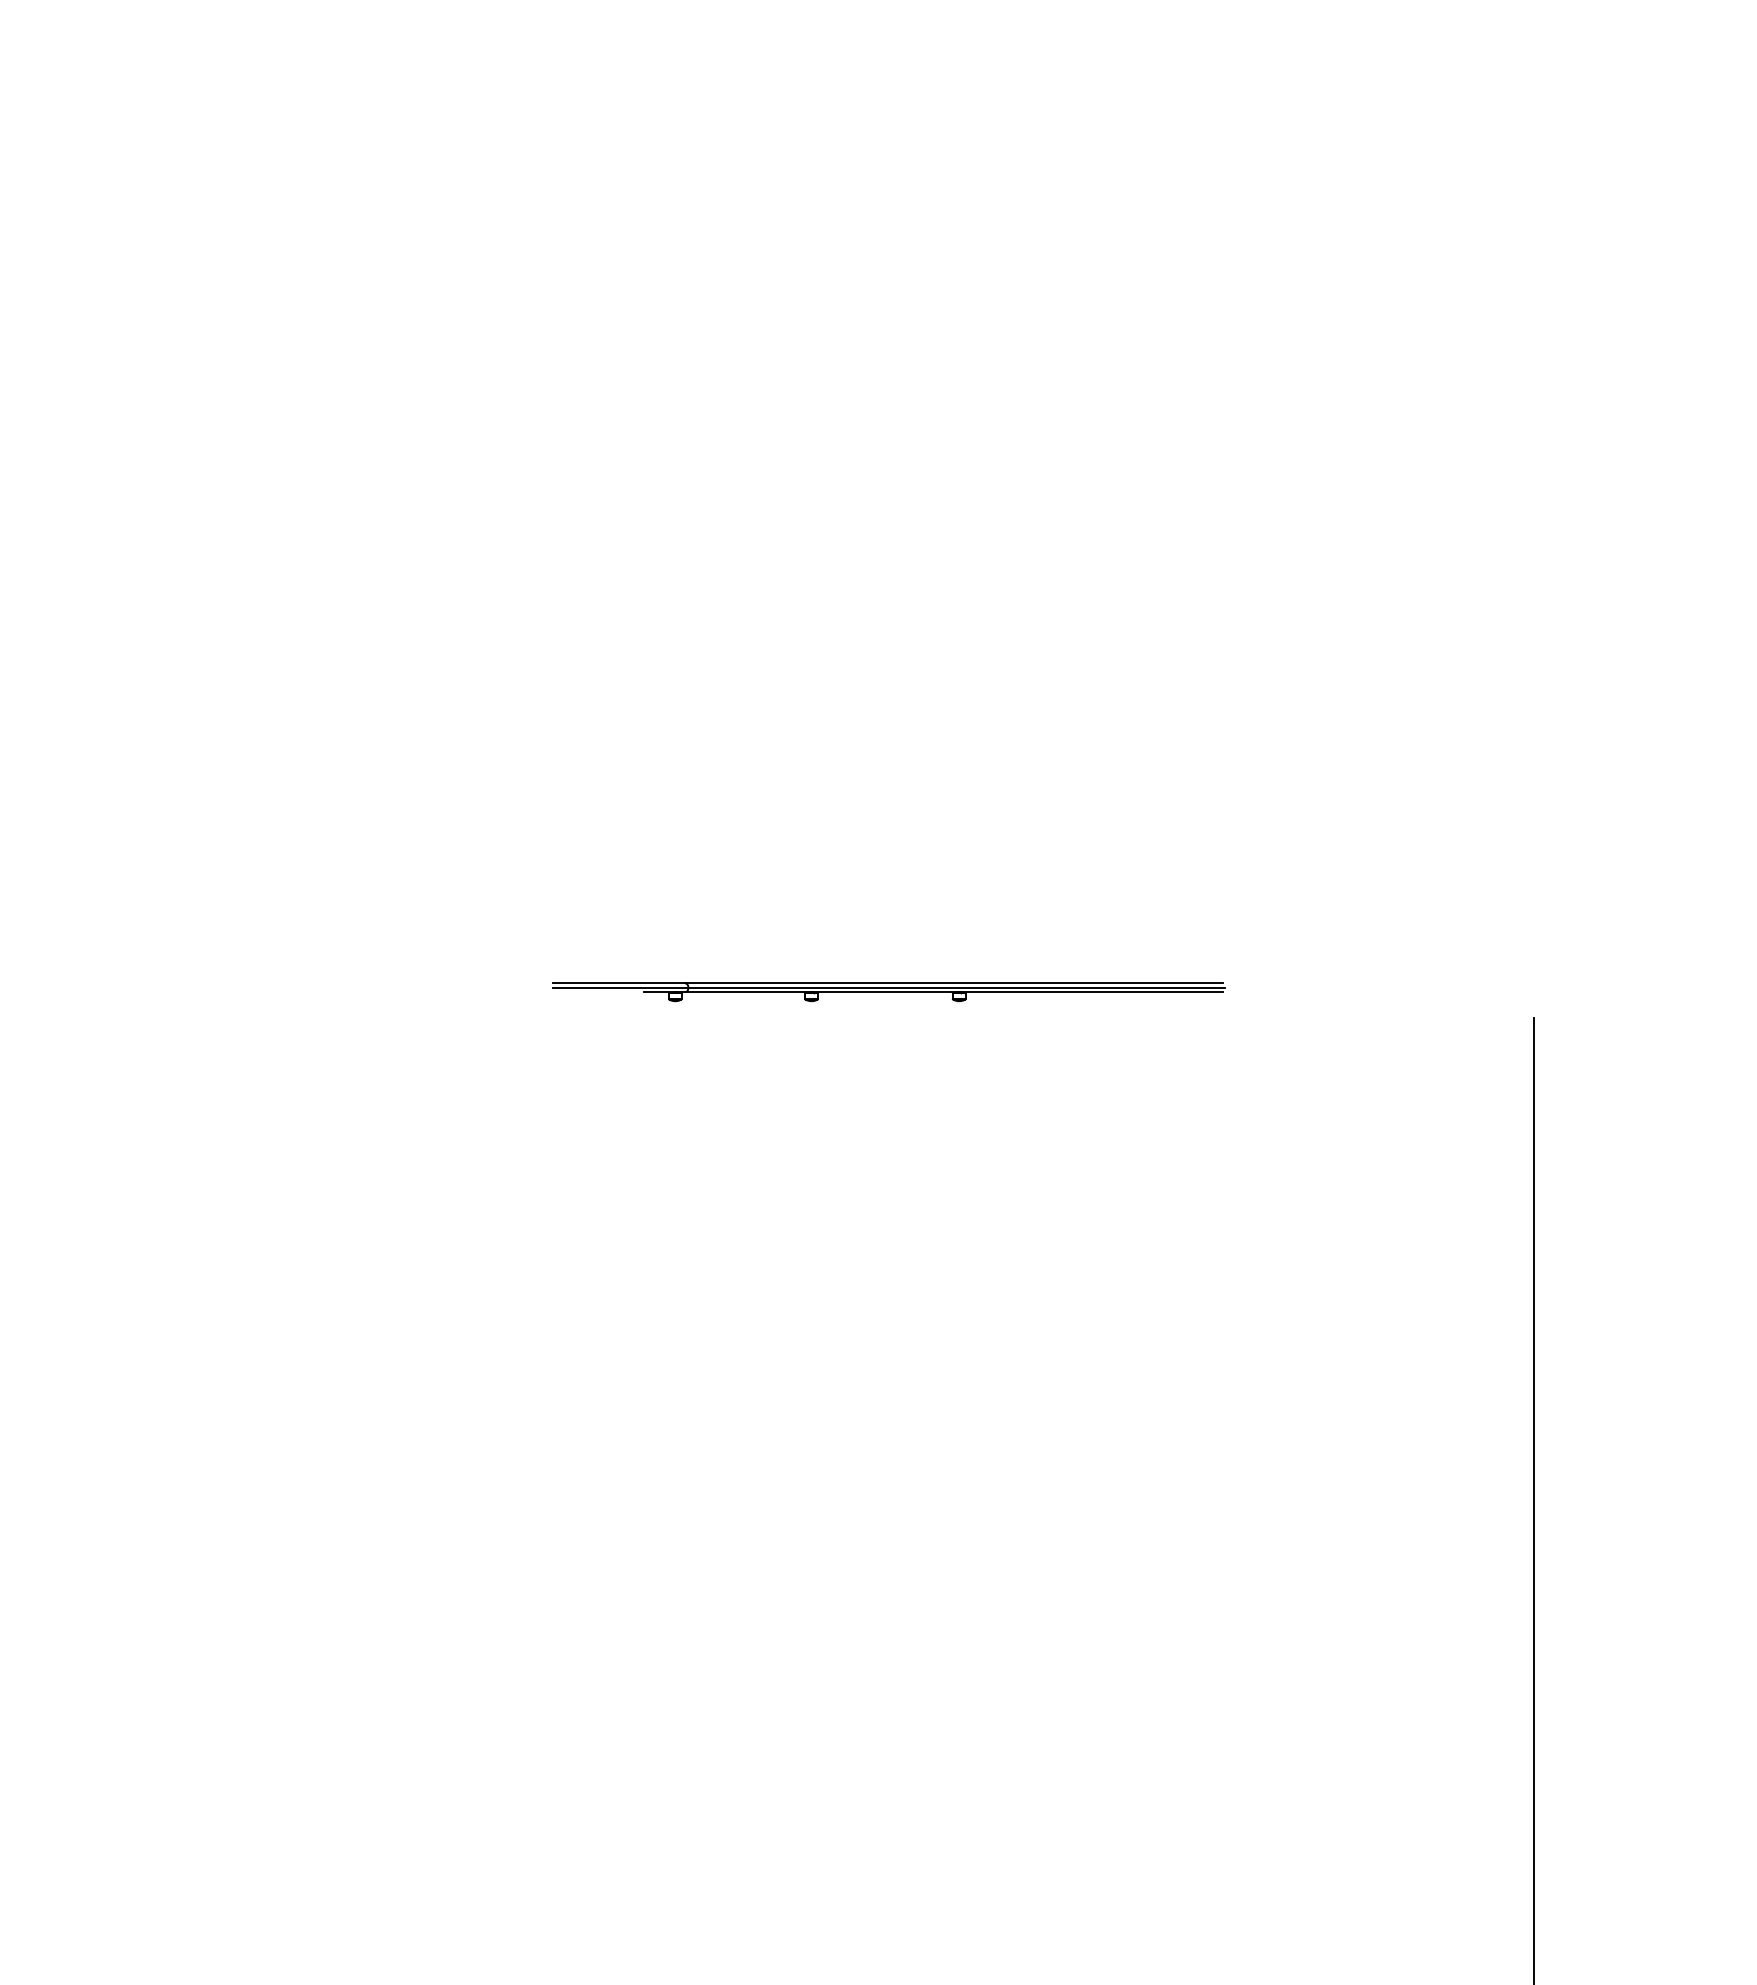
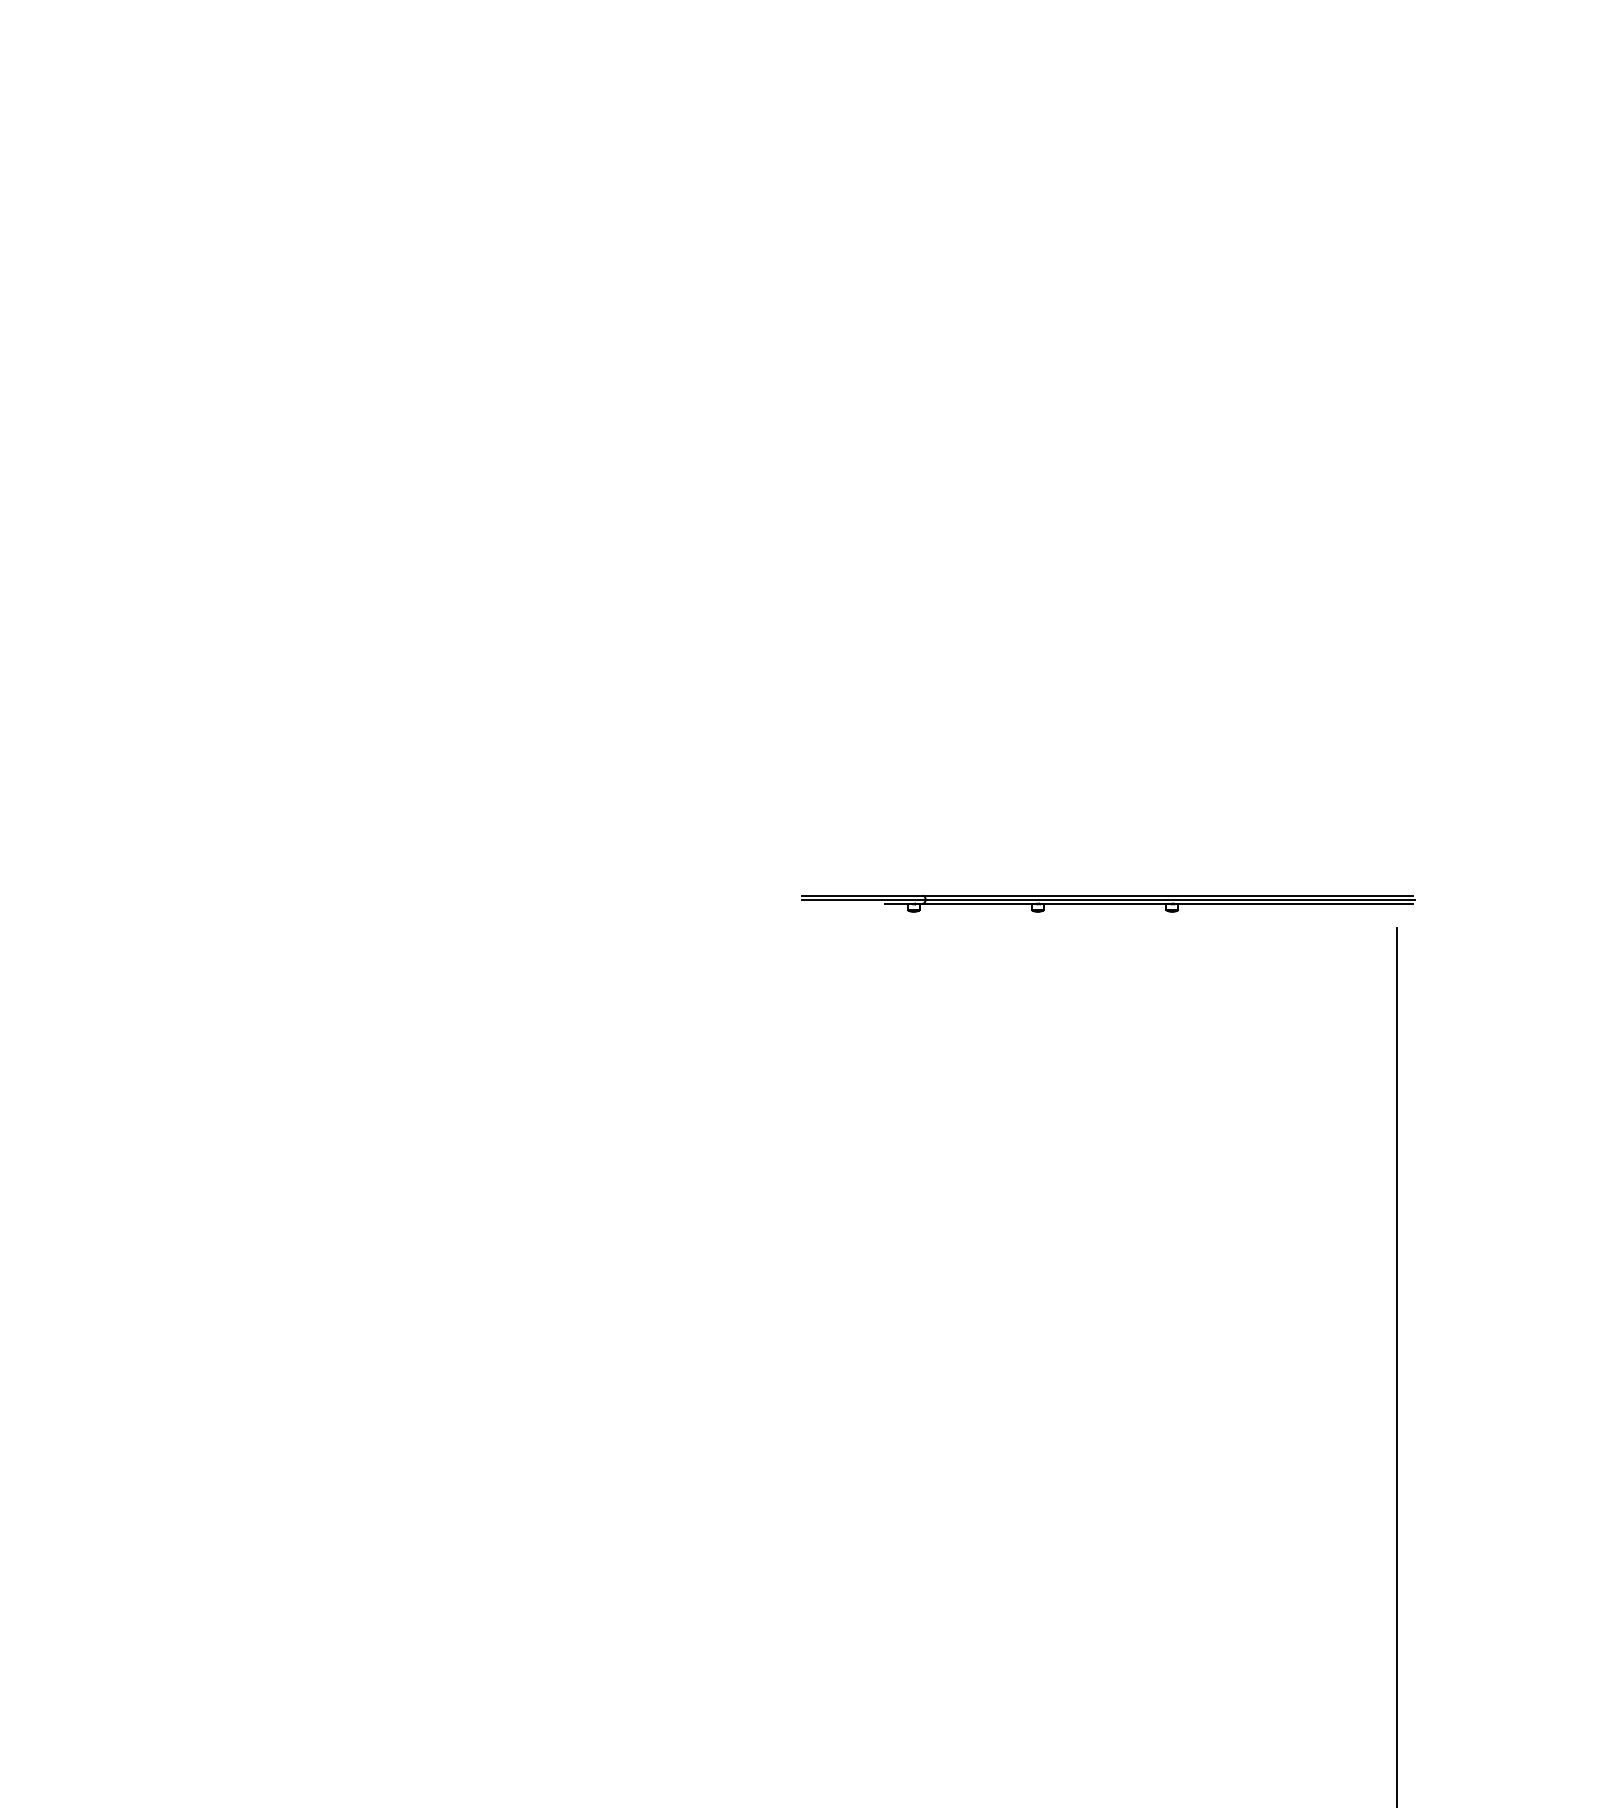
part: (888, 992) -> (1107, 904), moved

